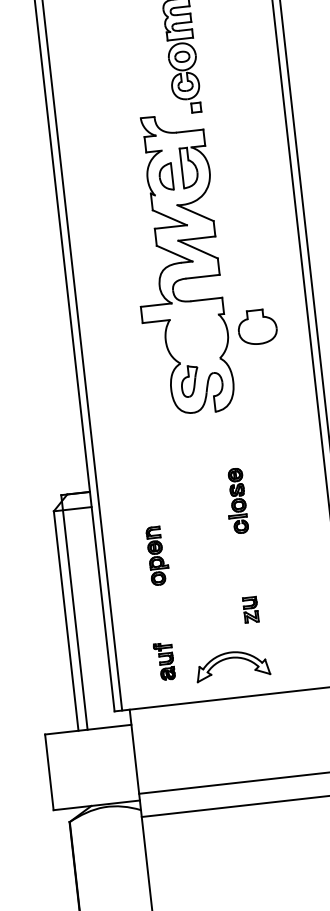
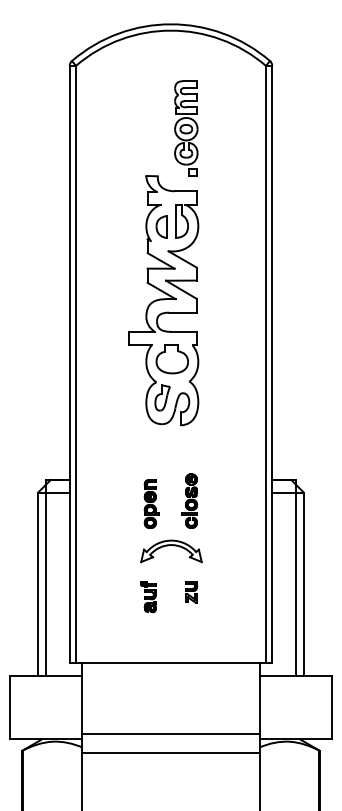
part: (256, 327) -> (171, 359), moved
part: (157, 555) -> (151, 503), moved
part: (164, 662) -> (148, 597), moved
part: (232, 665) -> (171, 551), moved

